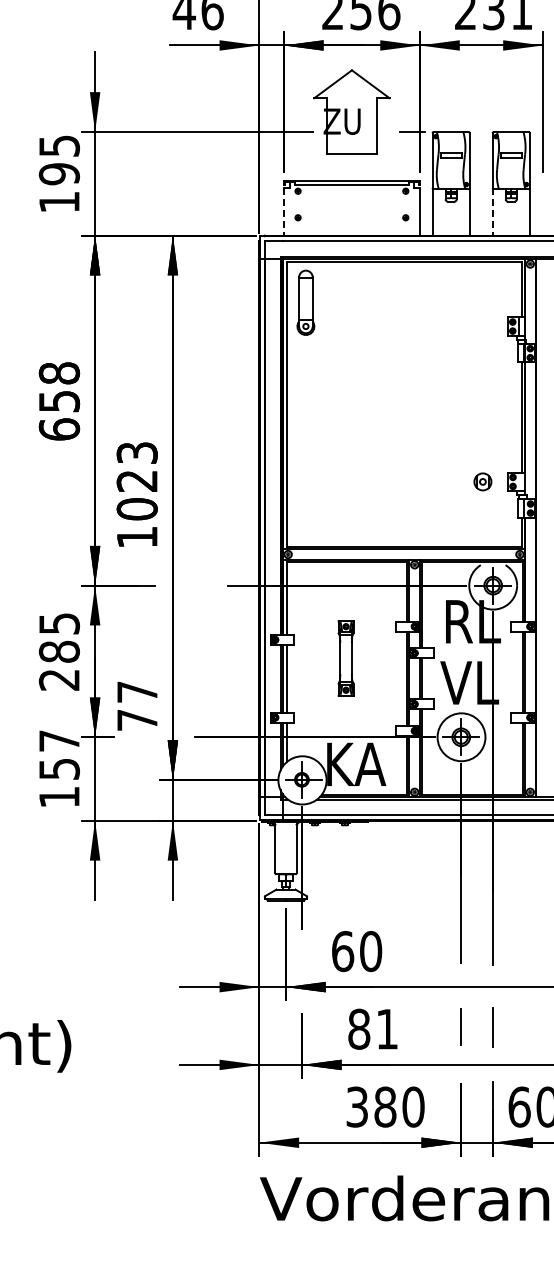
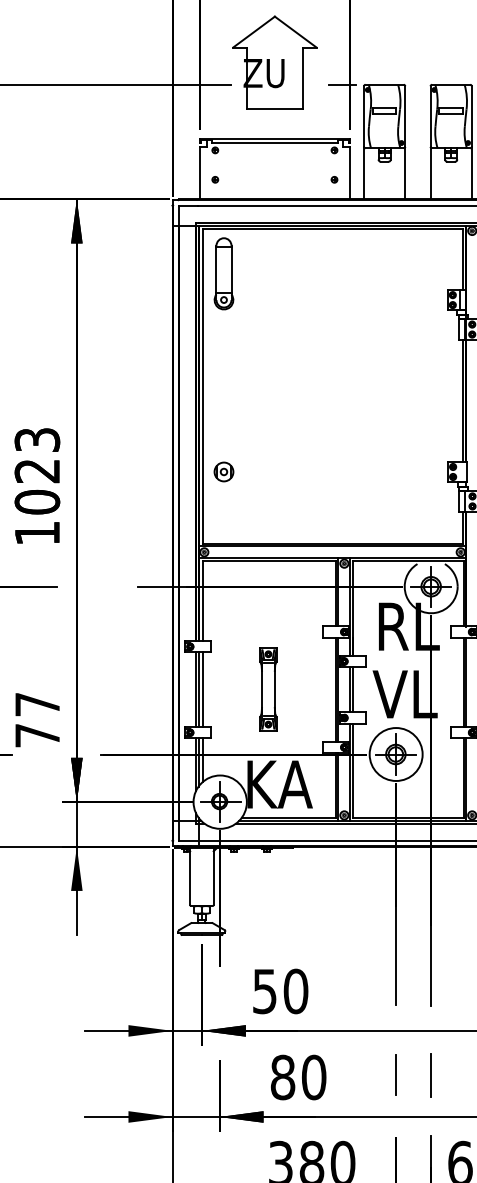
line: (283, 211) -> (199, 172), dashed -> solid
line: (492, 211) -> (430, 172), dashed -> solid
part: (482, 481) -> (223, 471), moved
part: (345, 658) -> (267, 689), moved
text: (343, 951) -> (265, 991), 60 -> 50
text: (387, 1028) -> (314, 1076), 81 -> 80

